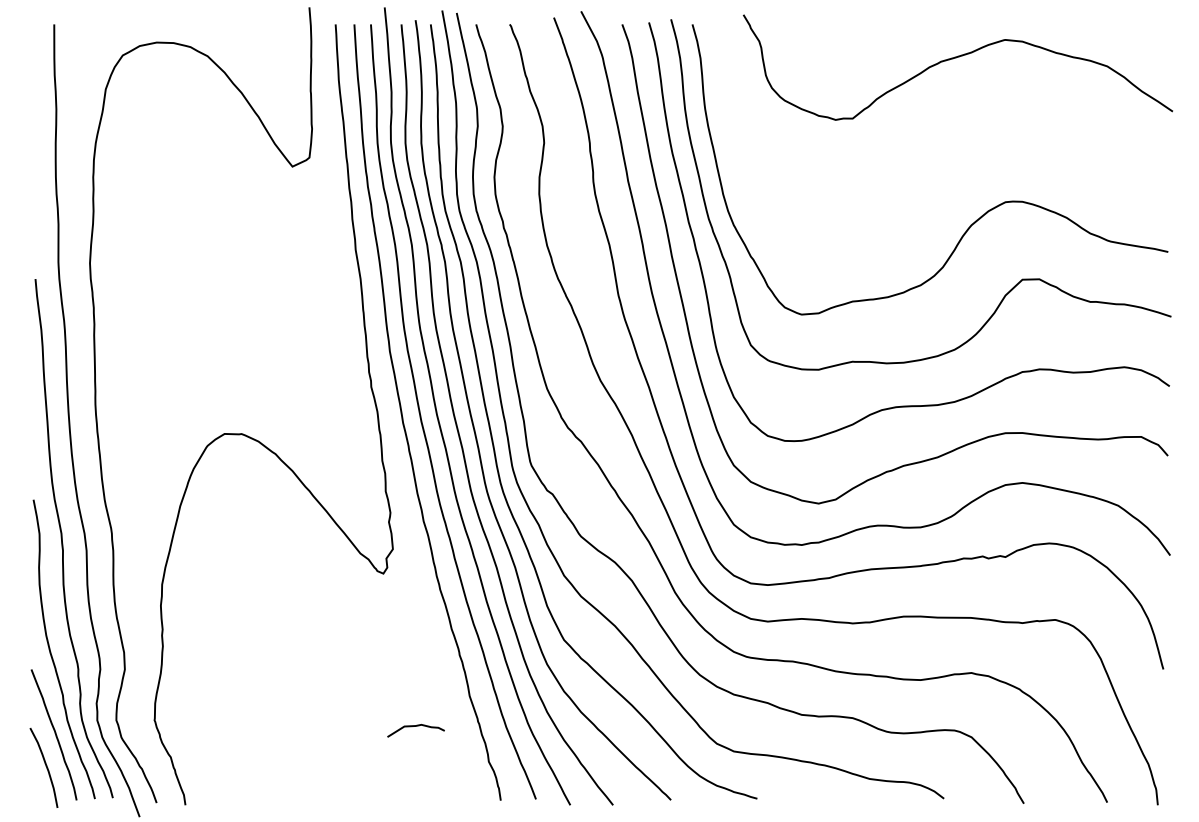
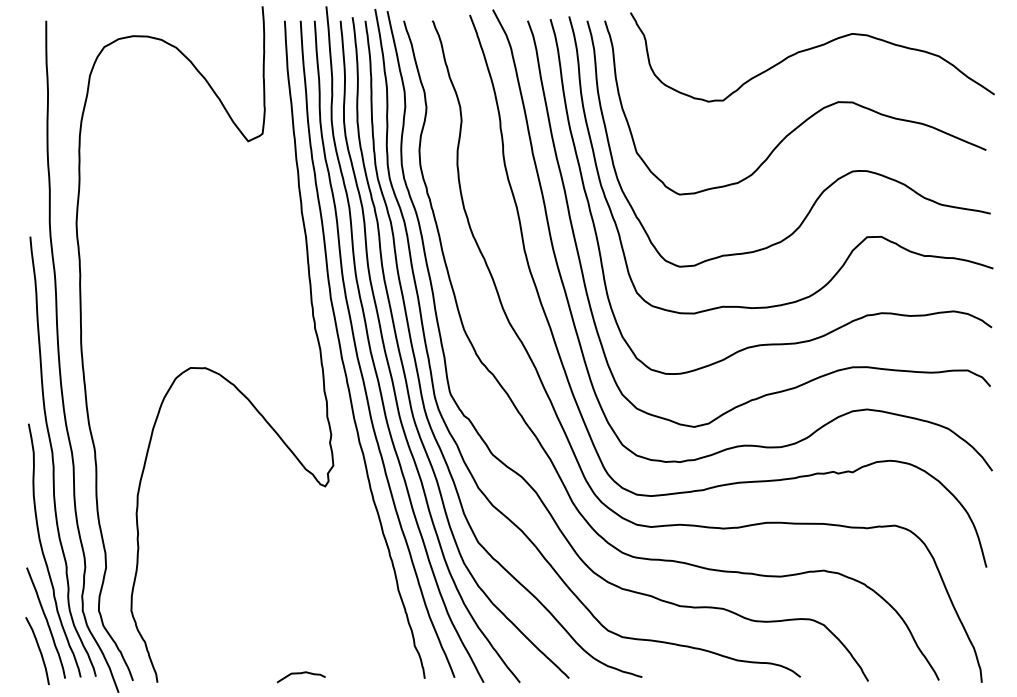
curve: (950, 140) -> (806, 119), added
curve: (415, 726) -> (300, 673), moved

